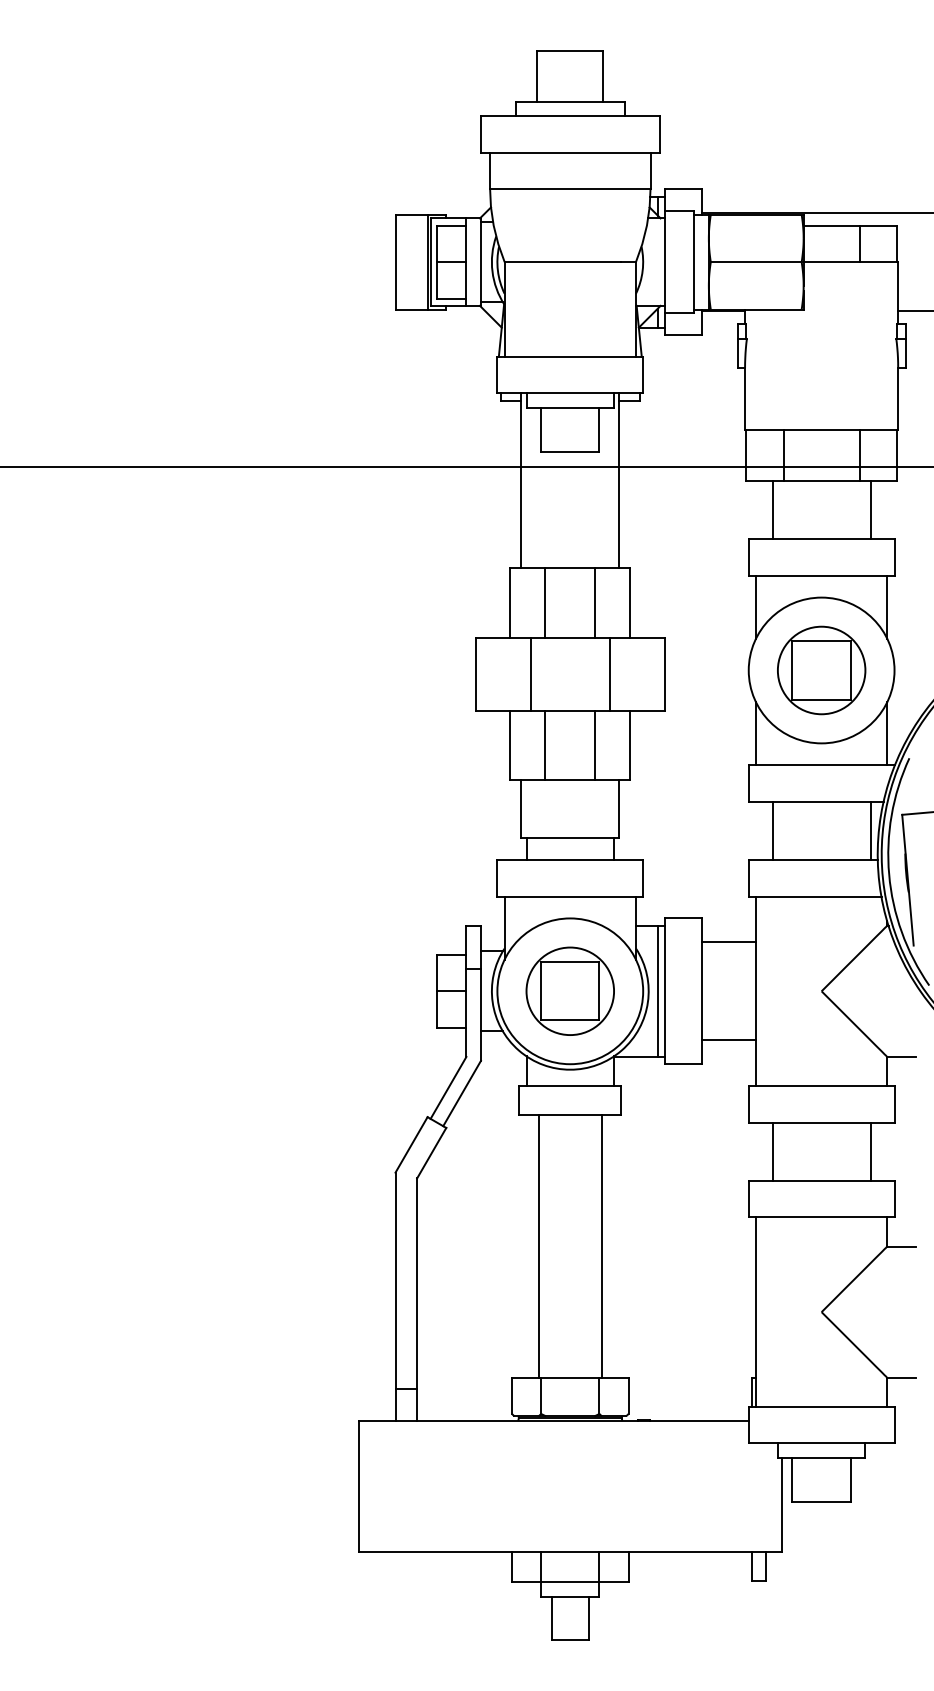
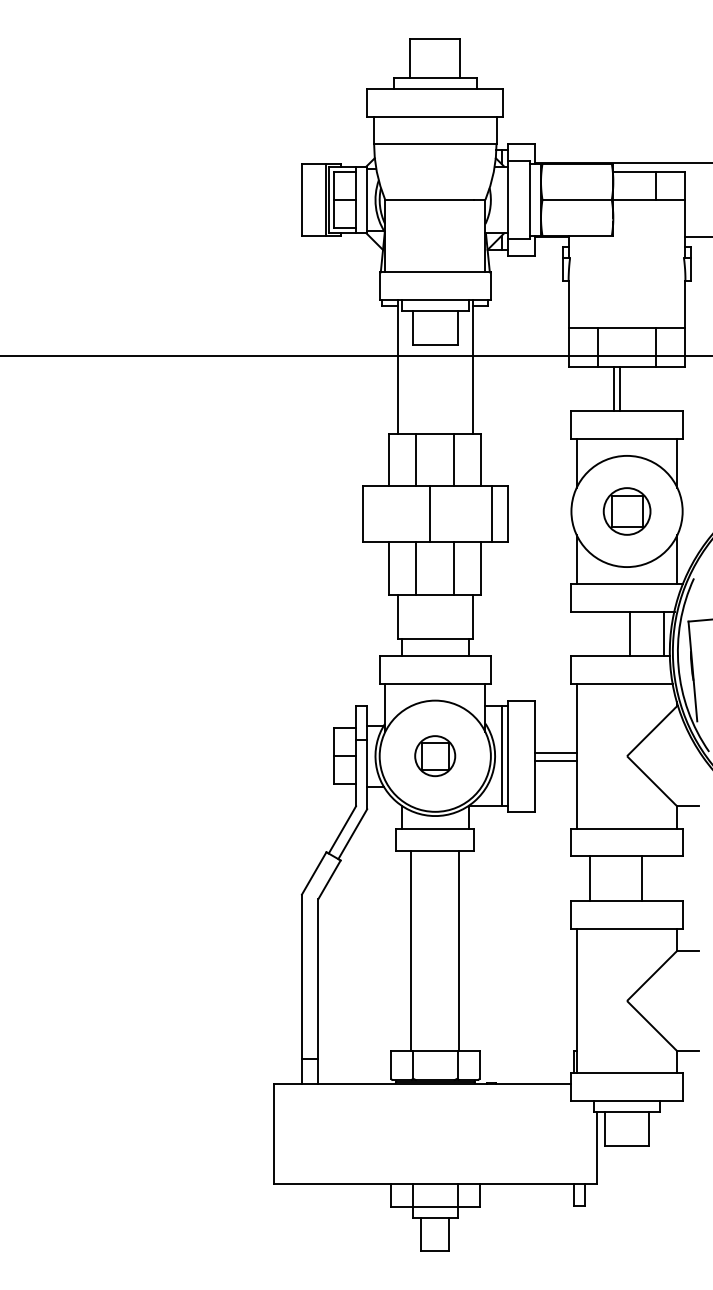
line: (772, 509) -> (613, 388), moved
line: (870, 509) -> (620, 388), moved
part: (821, 670) -> (626, 511), size x0.7
line: (531, 673) -> (430, 513), moved
line: (609, 673) -> (491, 513), moved
line: (772, 830) -> (629, 633), moved
line: (728, 942) -> (555, 753), moved
part: (569, 990) -> (434, 755), size x0.6
line: (728, 1040) -> (555, 760), moved
line: (870, 1151) -> (641, 878), moved

